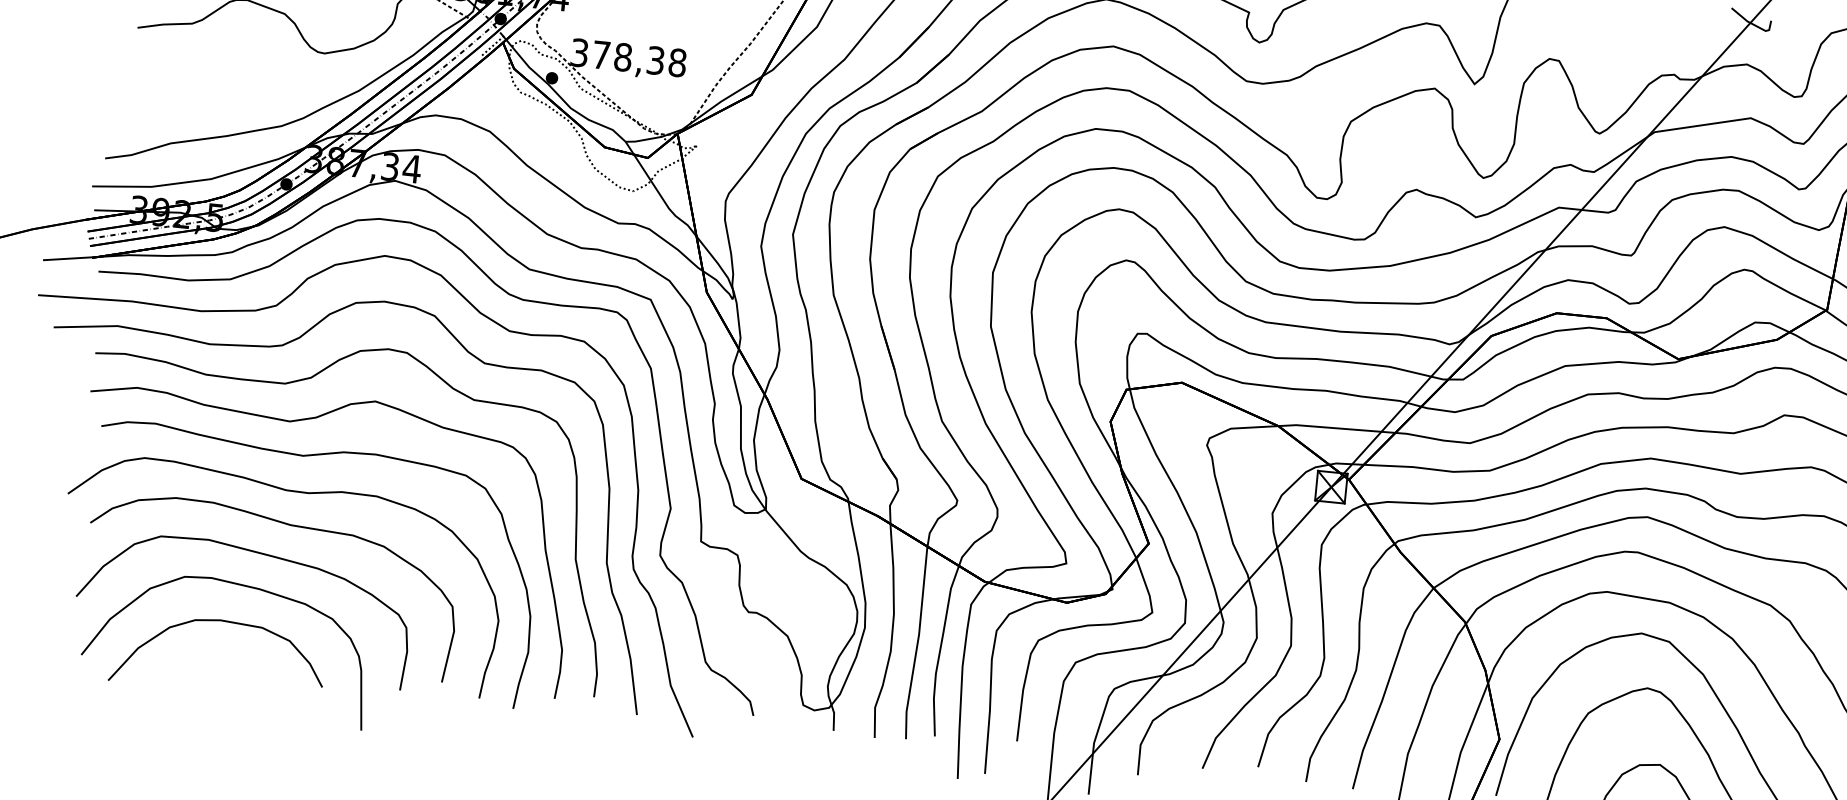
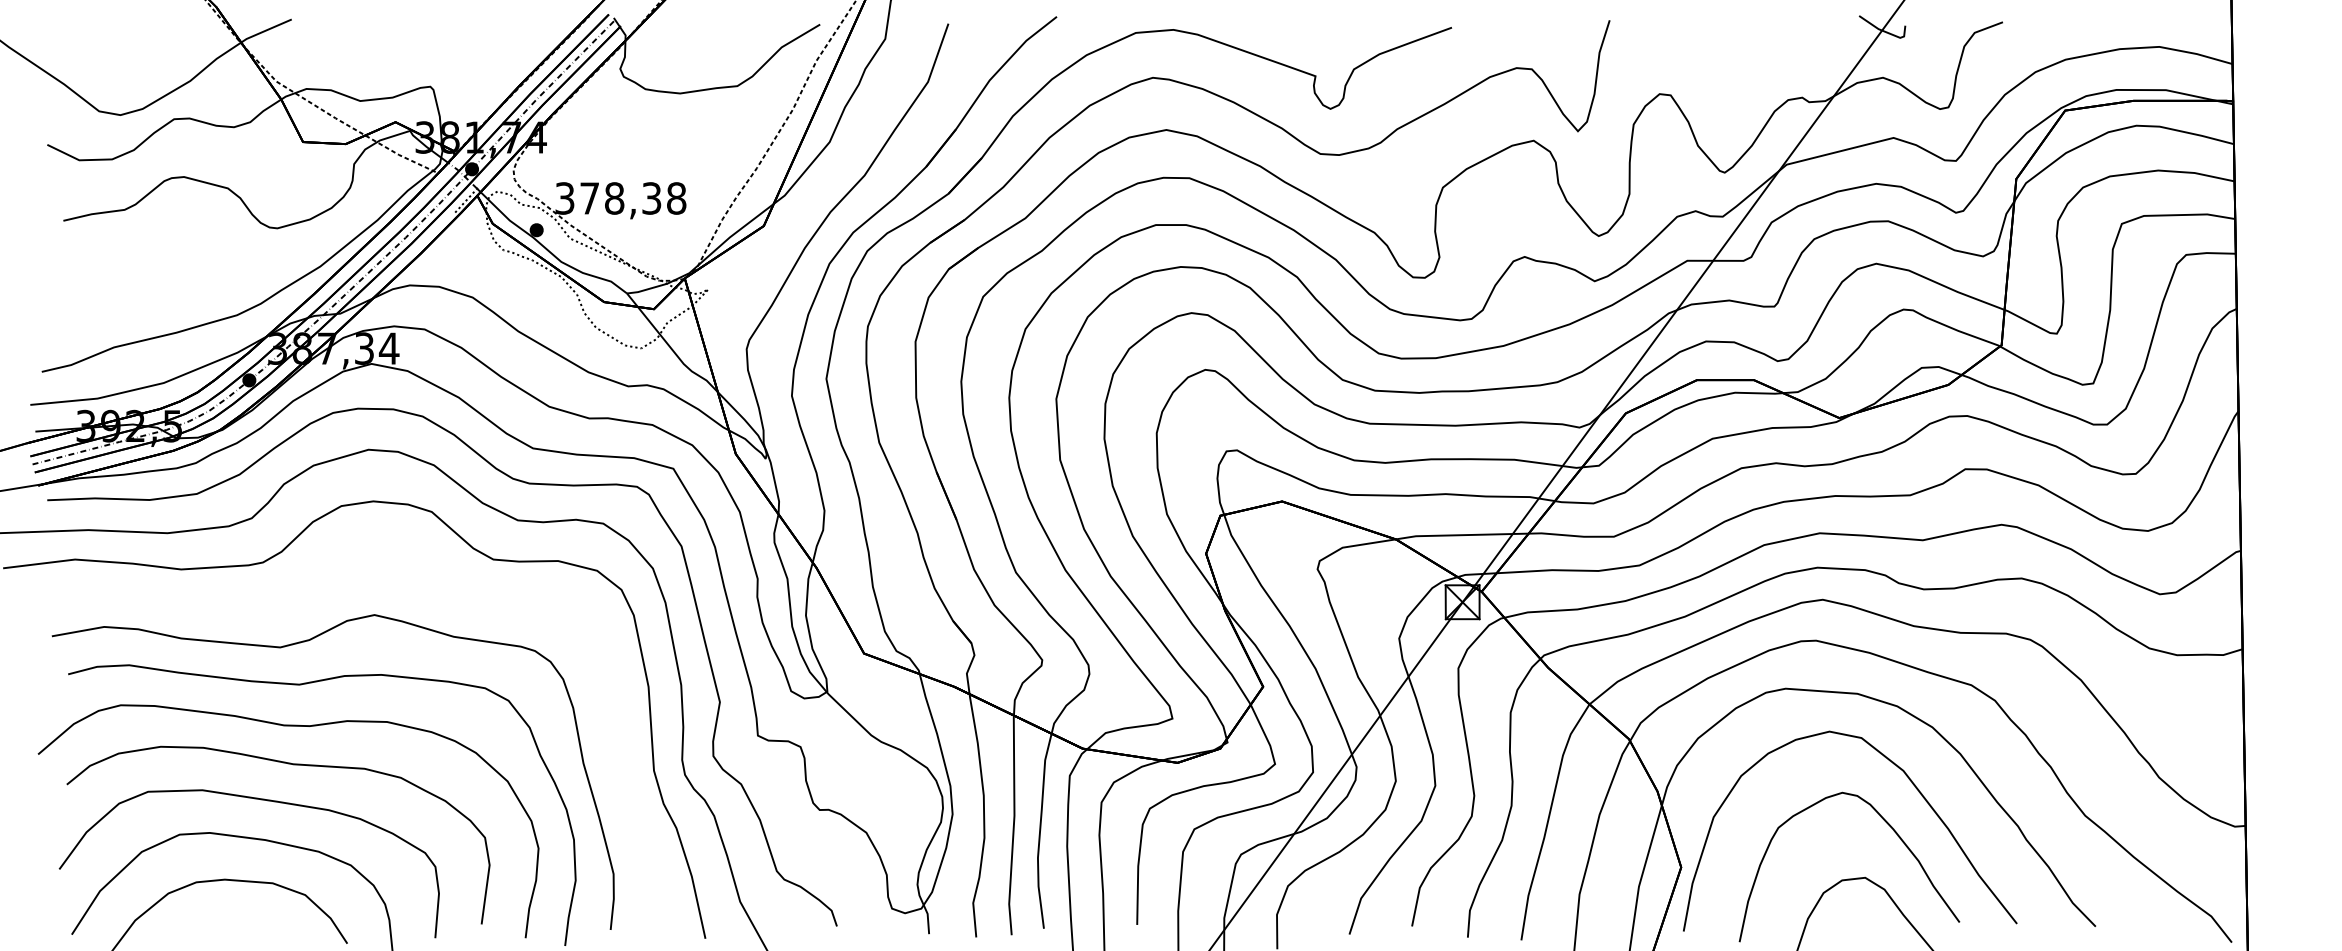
curve: (309, 379) -> (297, 597), removed

